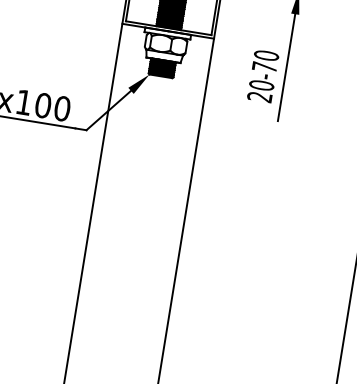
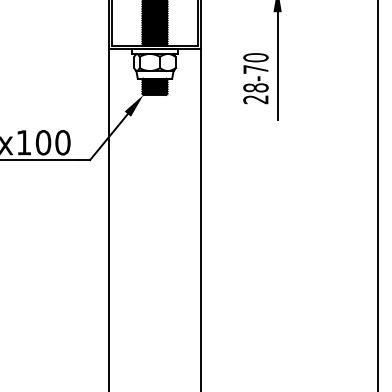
text: (261, 85) -> (255, 87), 20-70 -> 28-70

